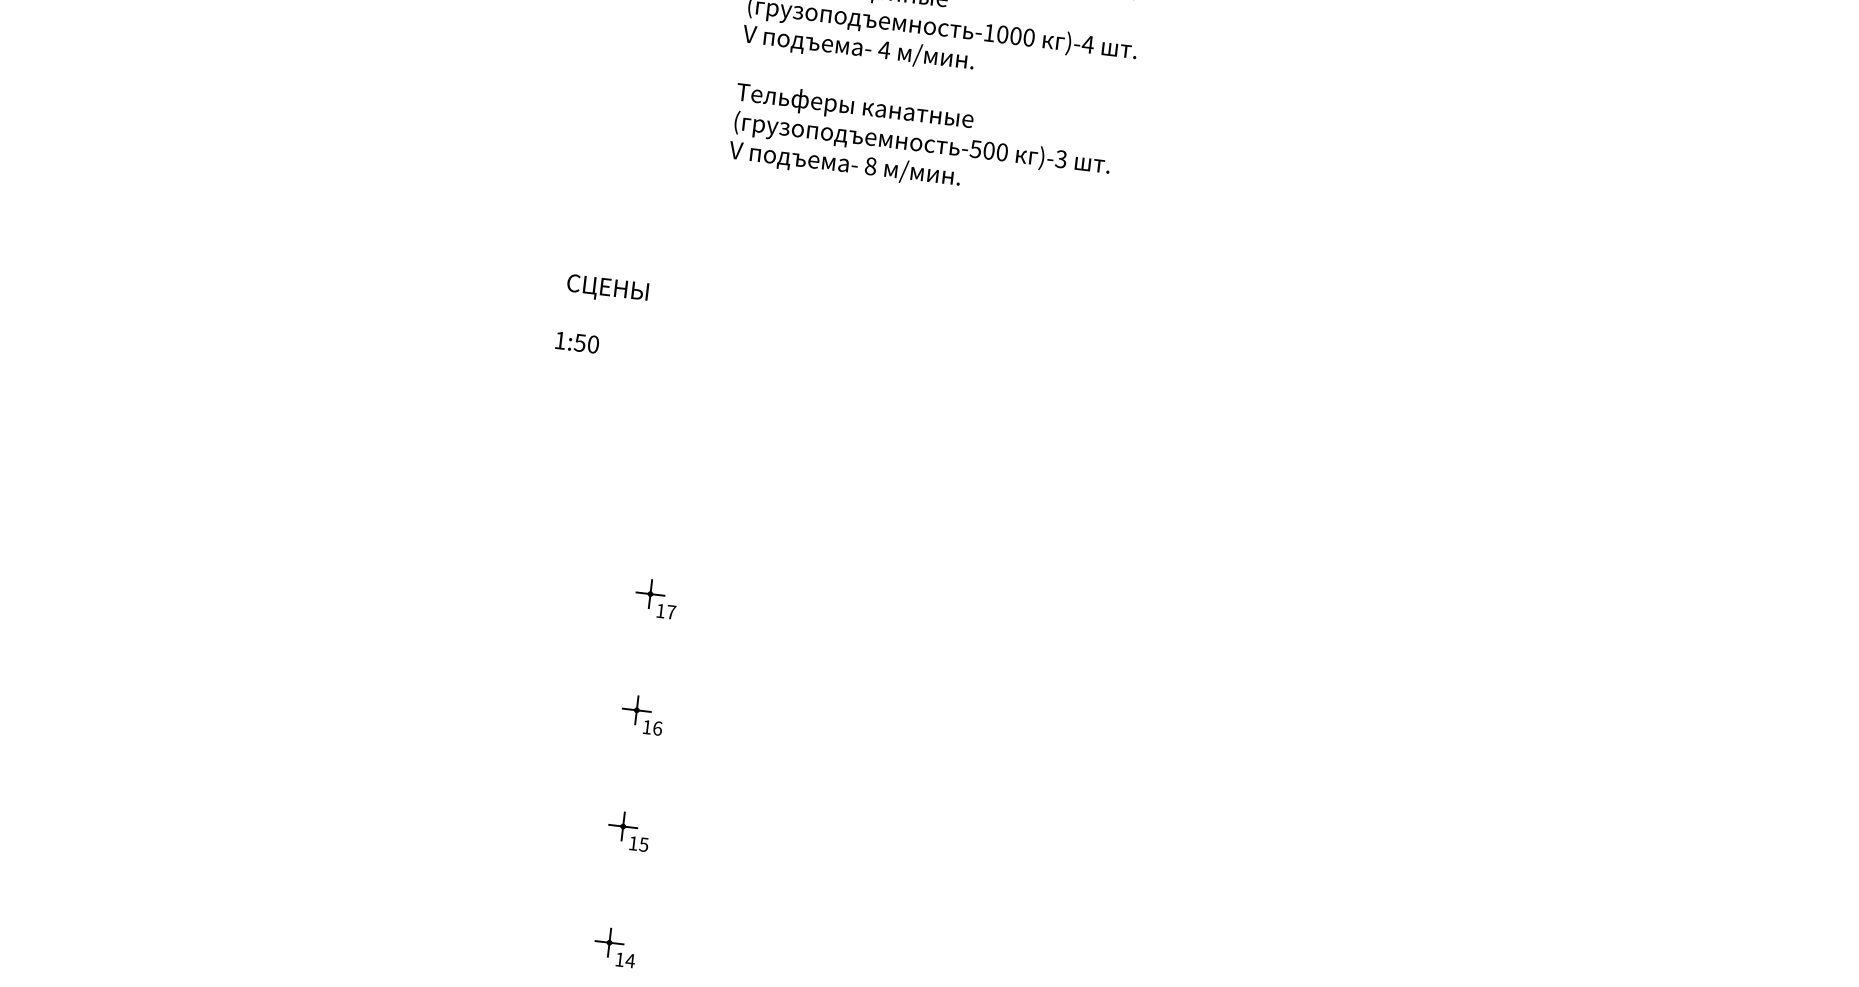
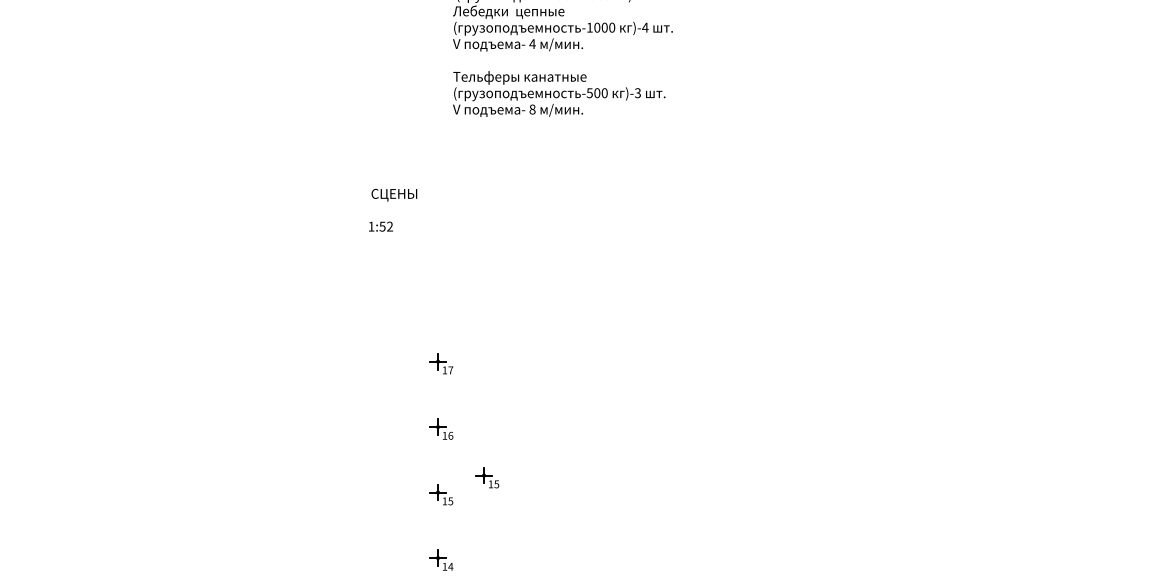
text: (594, 344) -> (390, 226), 1:50 -> 1:52
part: (714, 810) -> (487, 477), added

